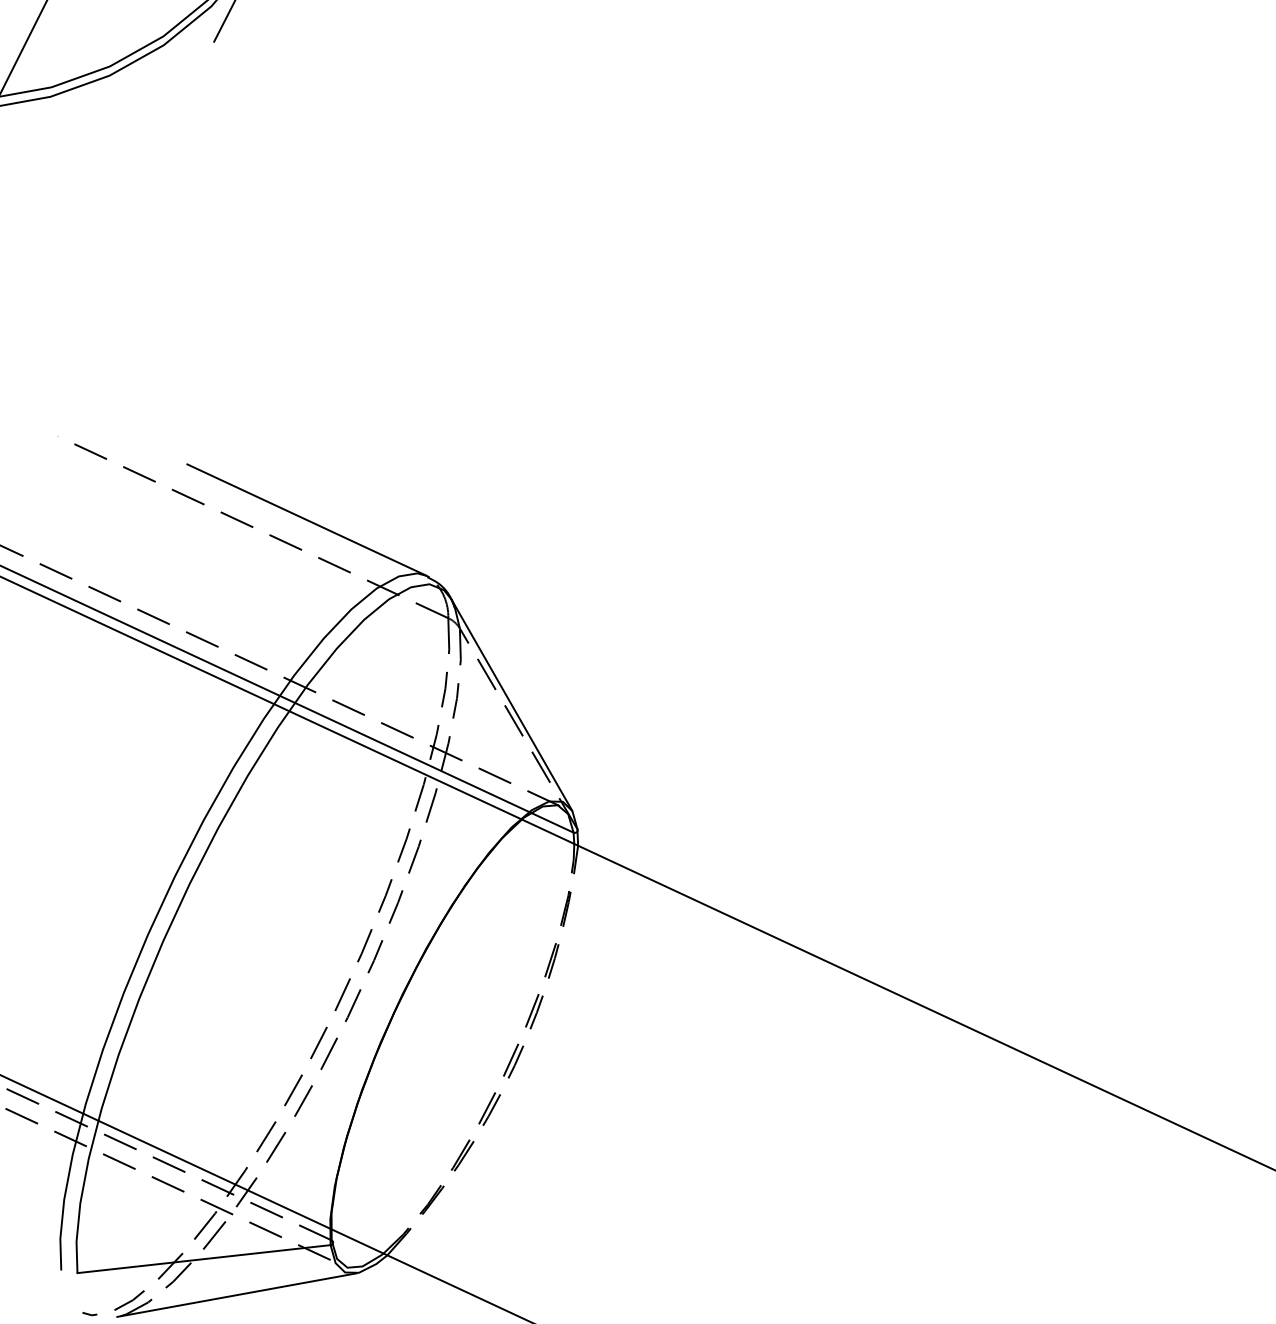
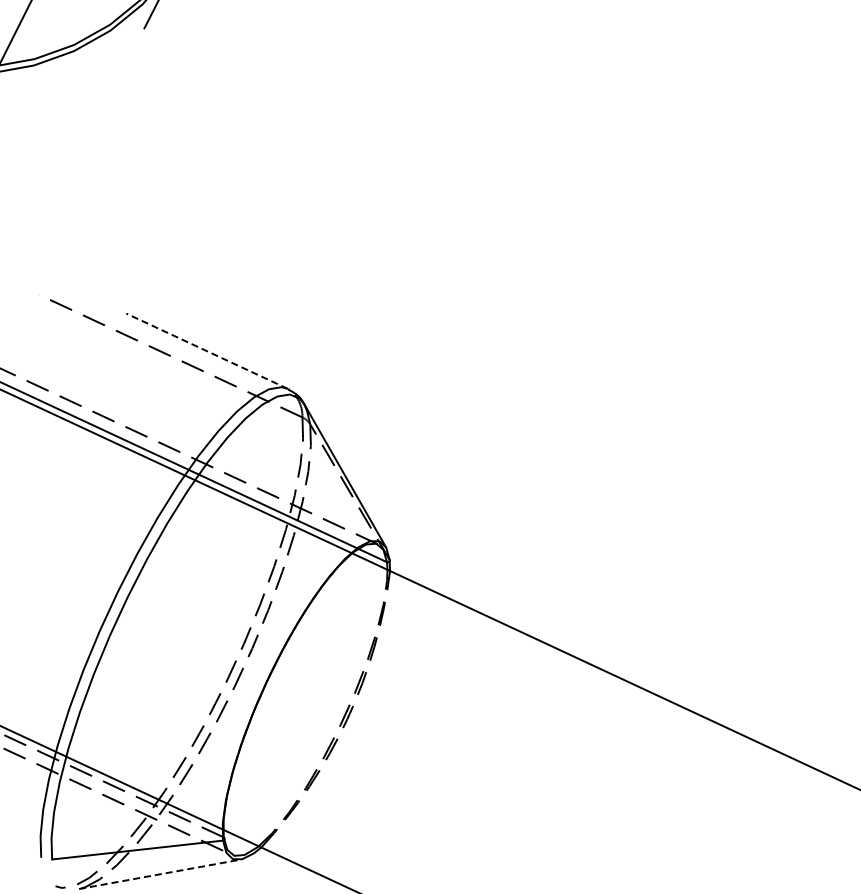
line: (306, 519) -> (206, 350), solid -> dashed
line: (236, 1295) -> (159, 874), solid -> dashed

